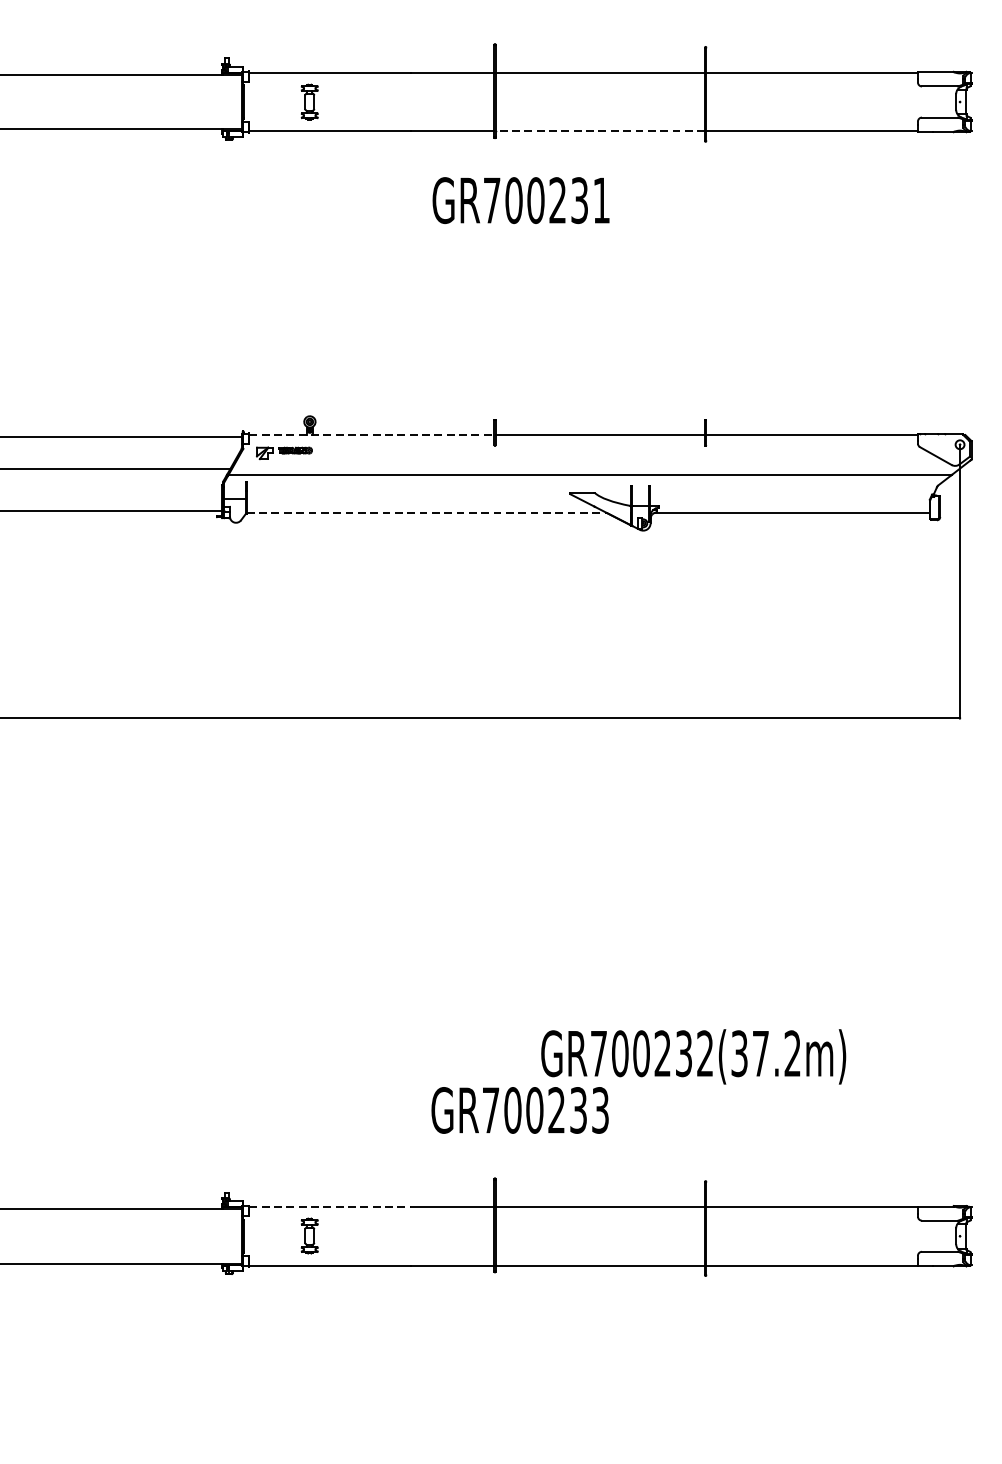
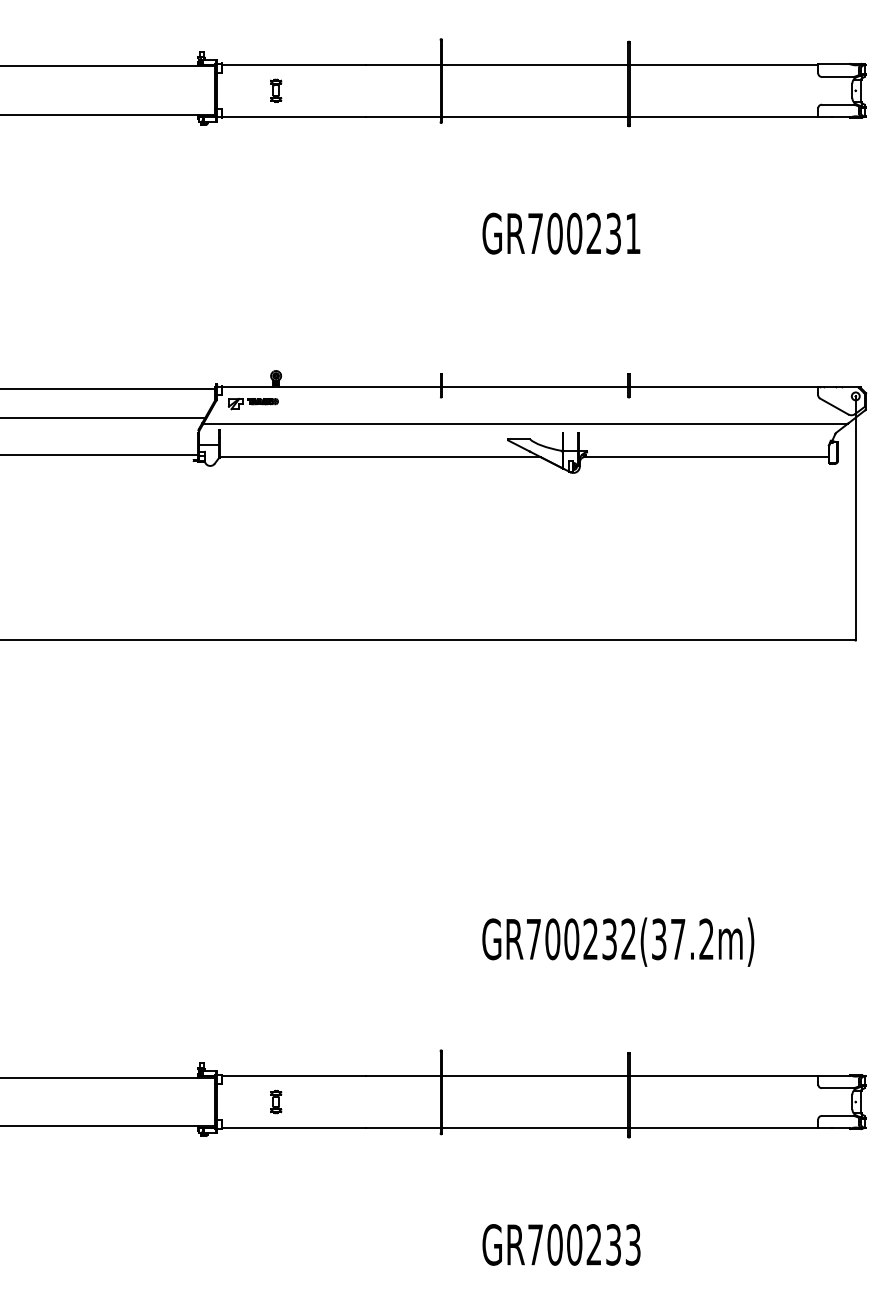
part: (310, 101) -> (276, 90), size x0.71
line: (599, 130) -> (534, 116), dashed -> solid
text: (521, 200) -> (561, 233), moved
line: (372, 434) -> (331, 387), dashed -> solid
line: (426, 513) -> (380, 457), dashed -> solid
text: (520, 1109) -> (561, 1244), moved
line: (330, 1206) -> (294, 1075), dashed -> solid
part: (310, 1236) -> (276, 1102), size x0.71

